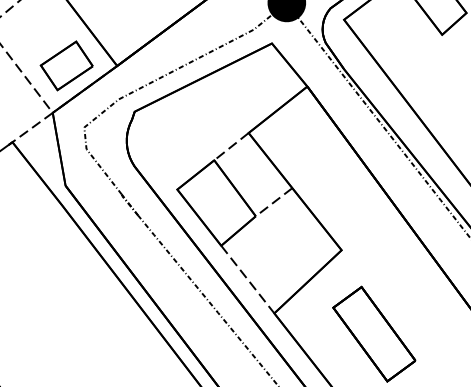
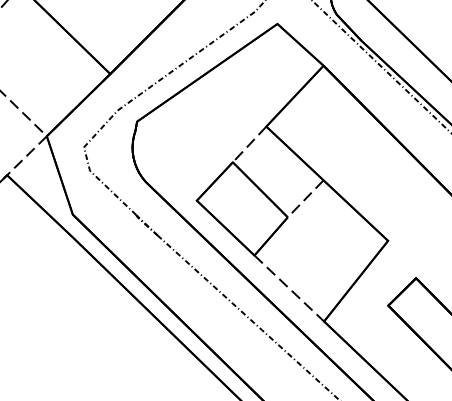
part: (66, 65) -> (54, 81), removed

